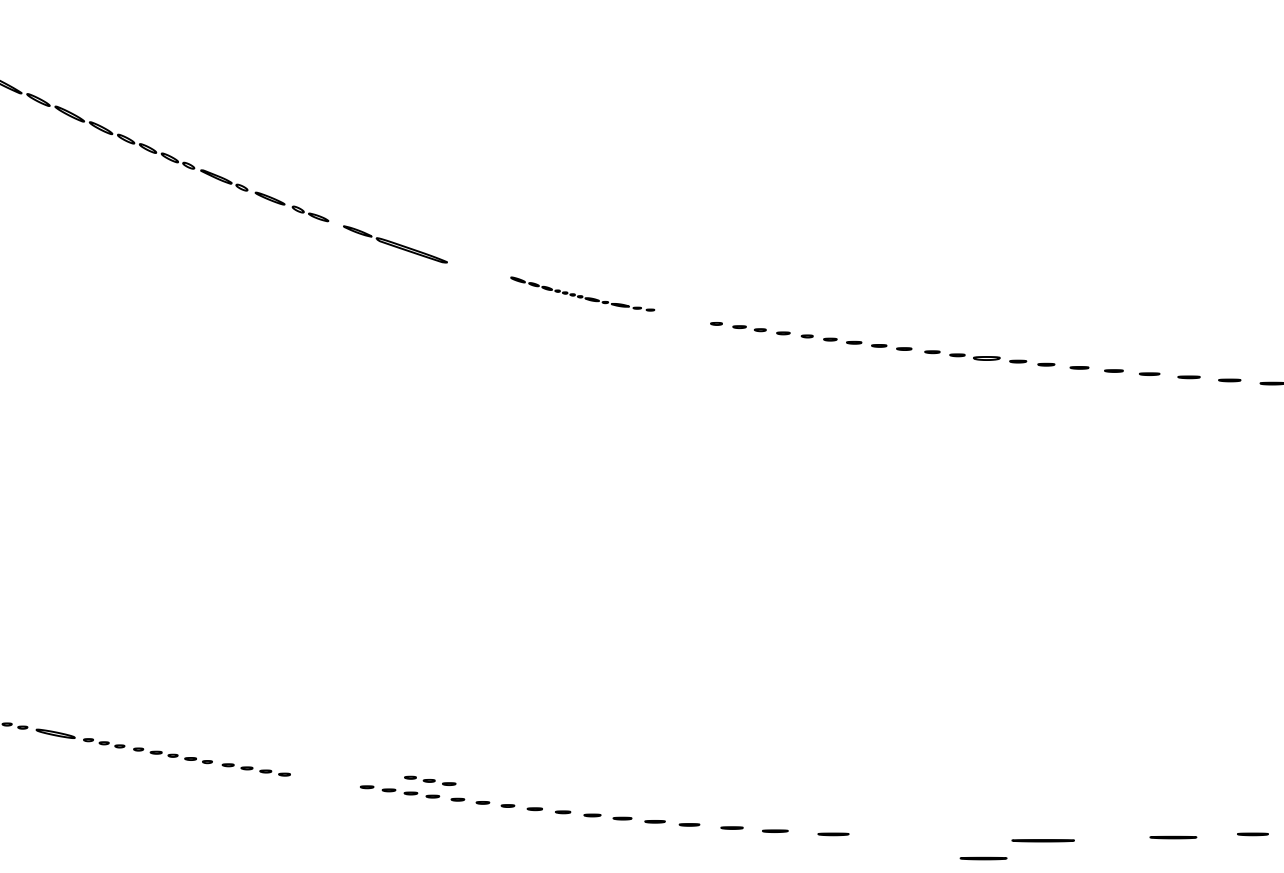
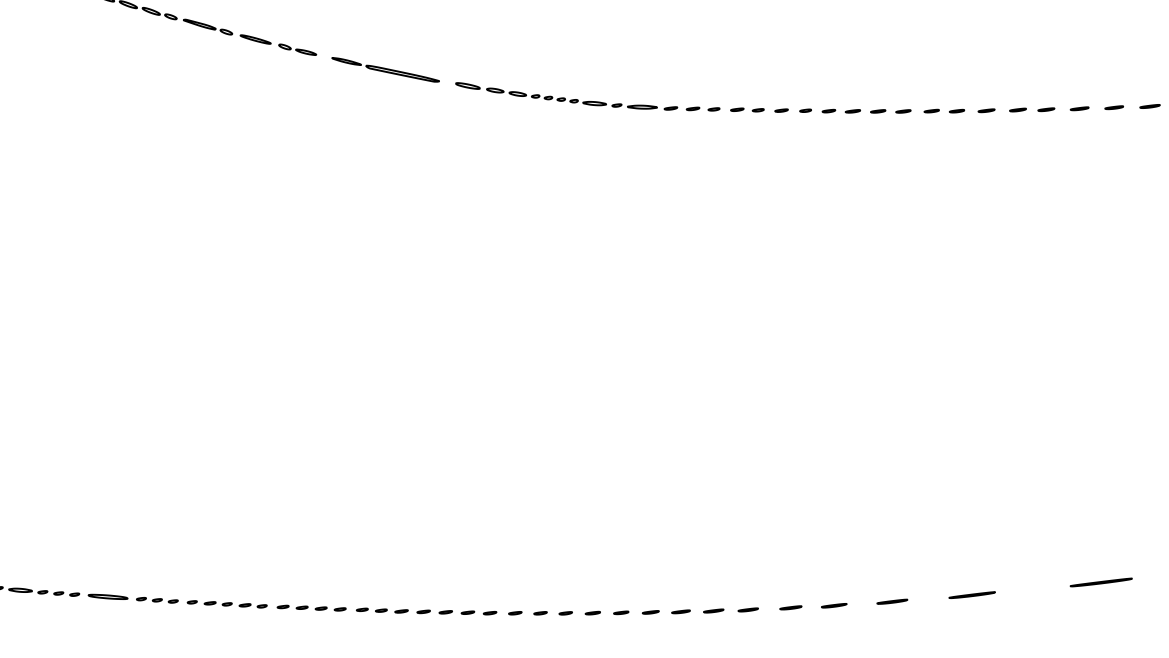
part: (582, 293) -> (577, 95), size x1.67
part: (986, 358) -> (986, 110), size x0.62
part: (430, 780) -> (382, 610), moved
line: (983, 858) -> (972, 595), moved

